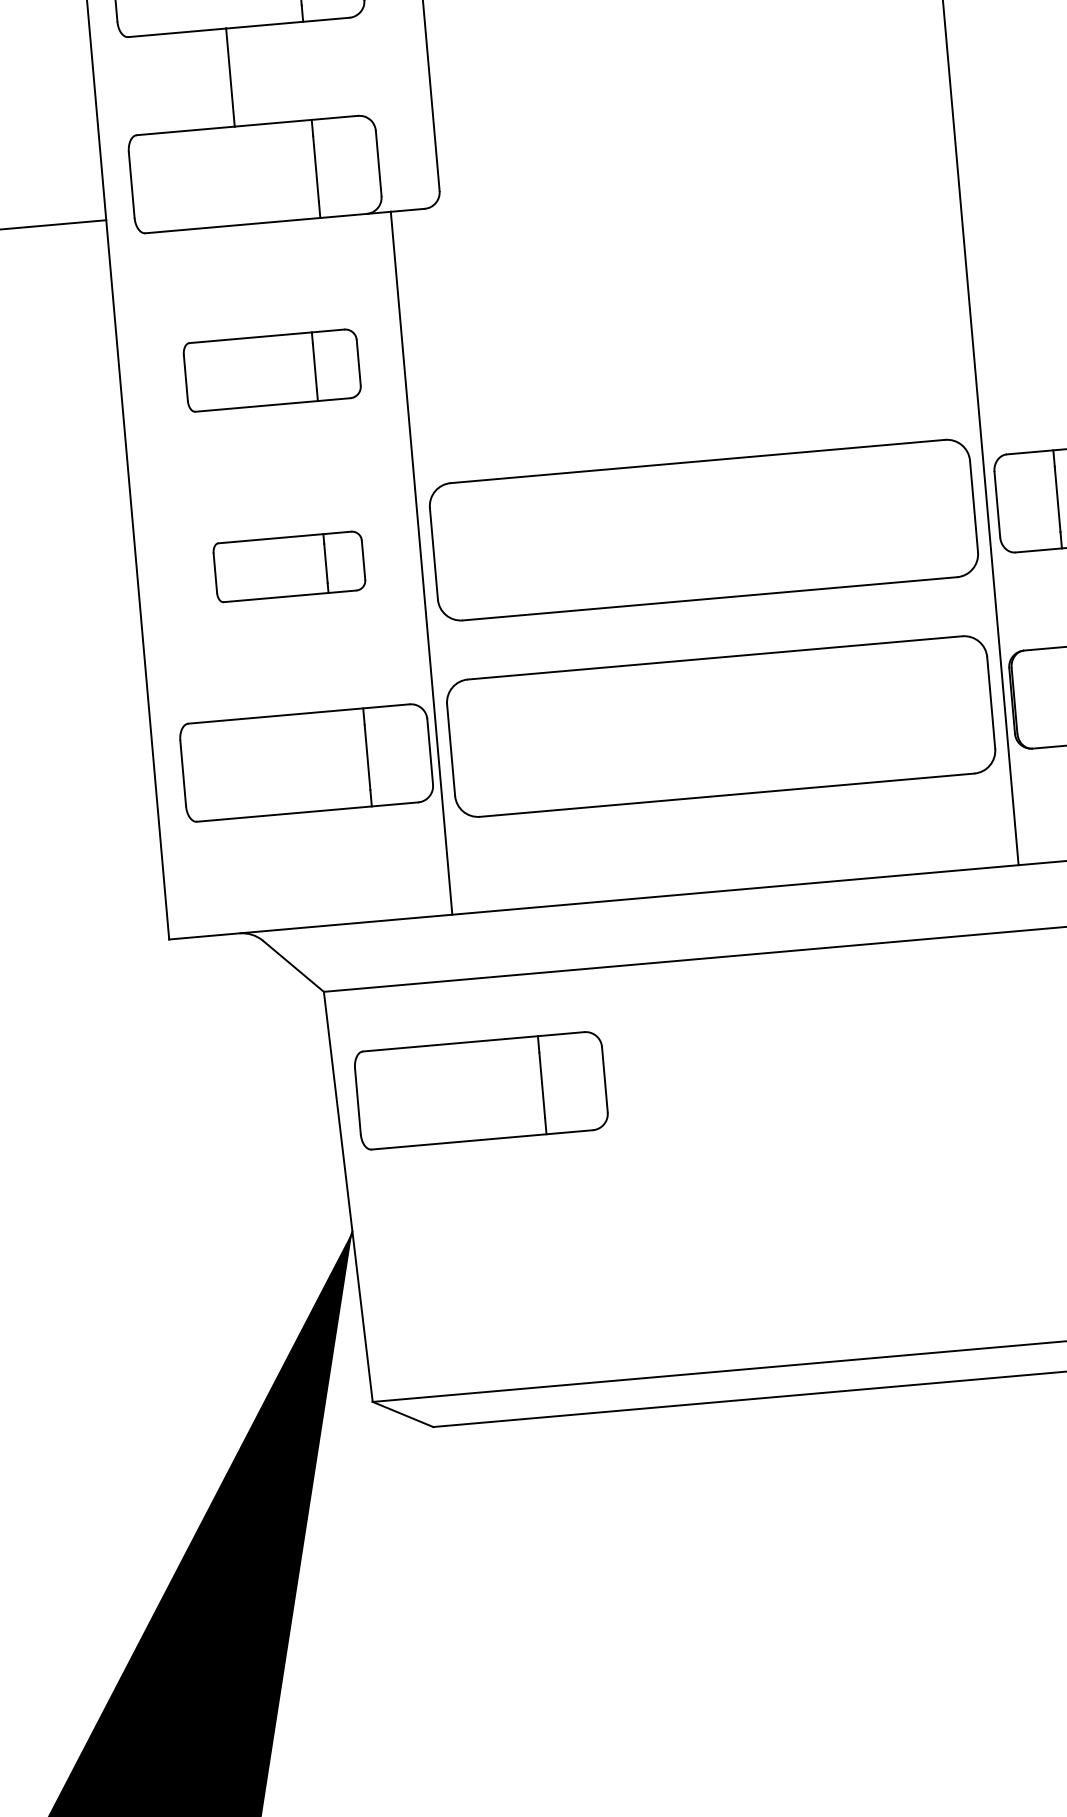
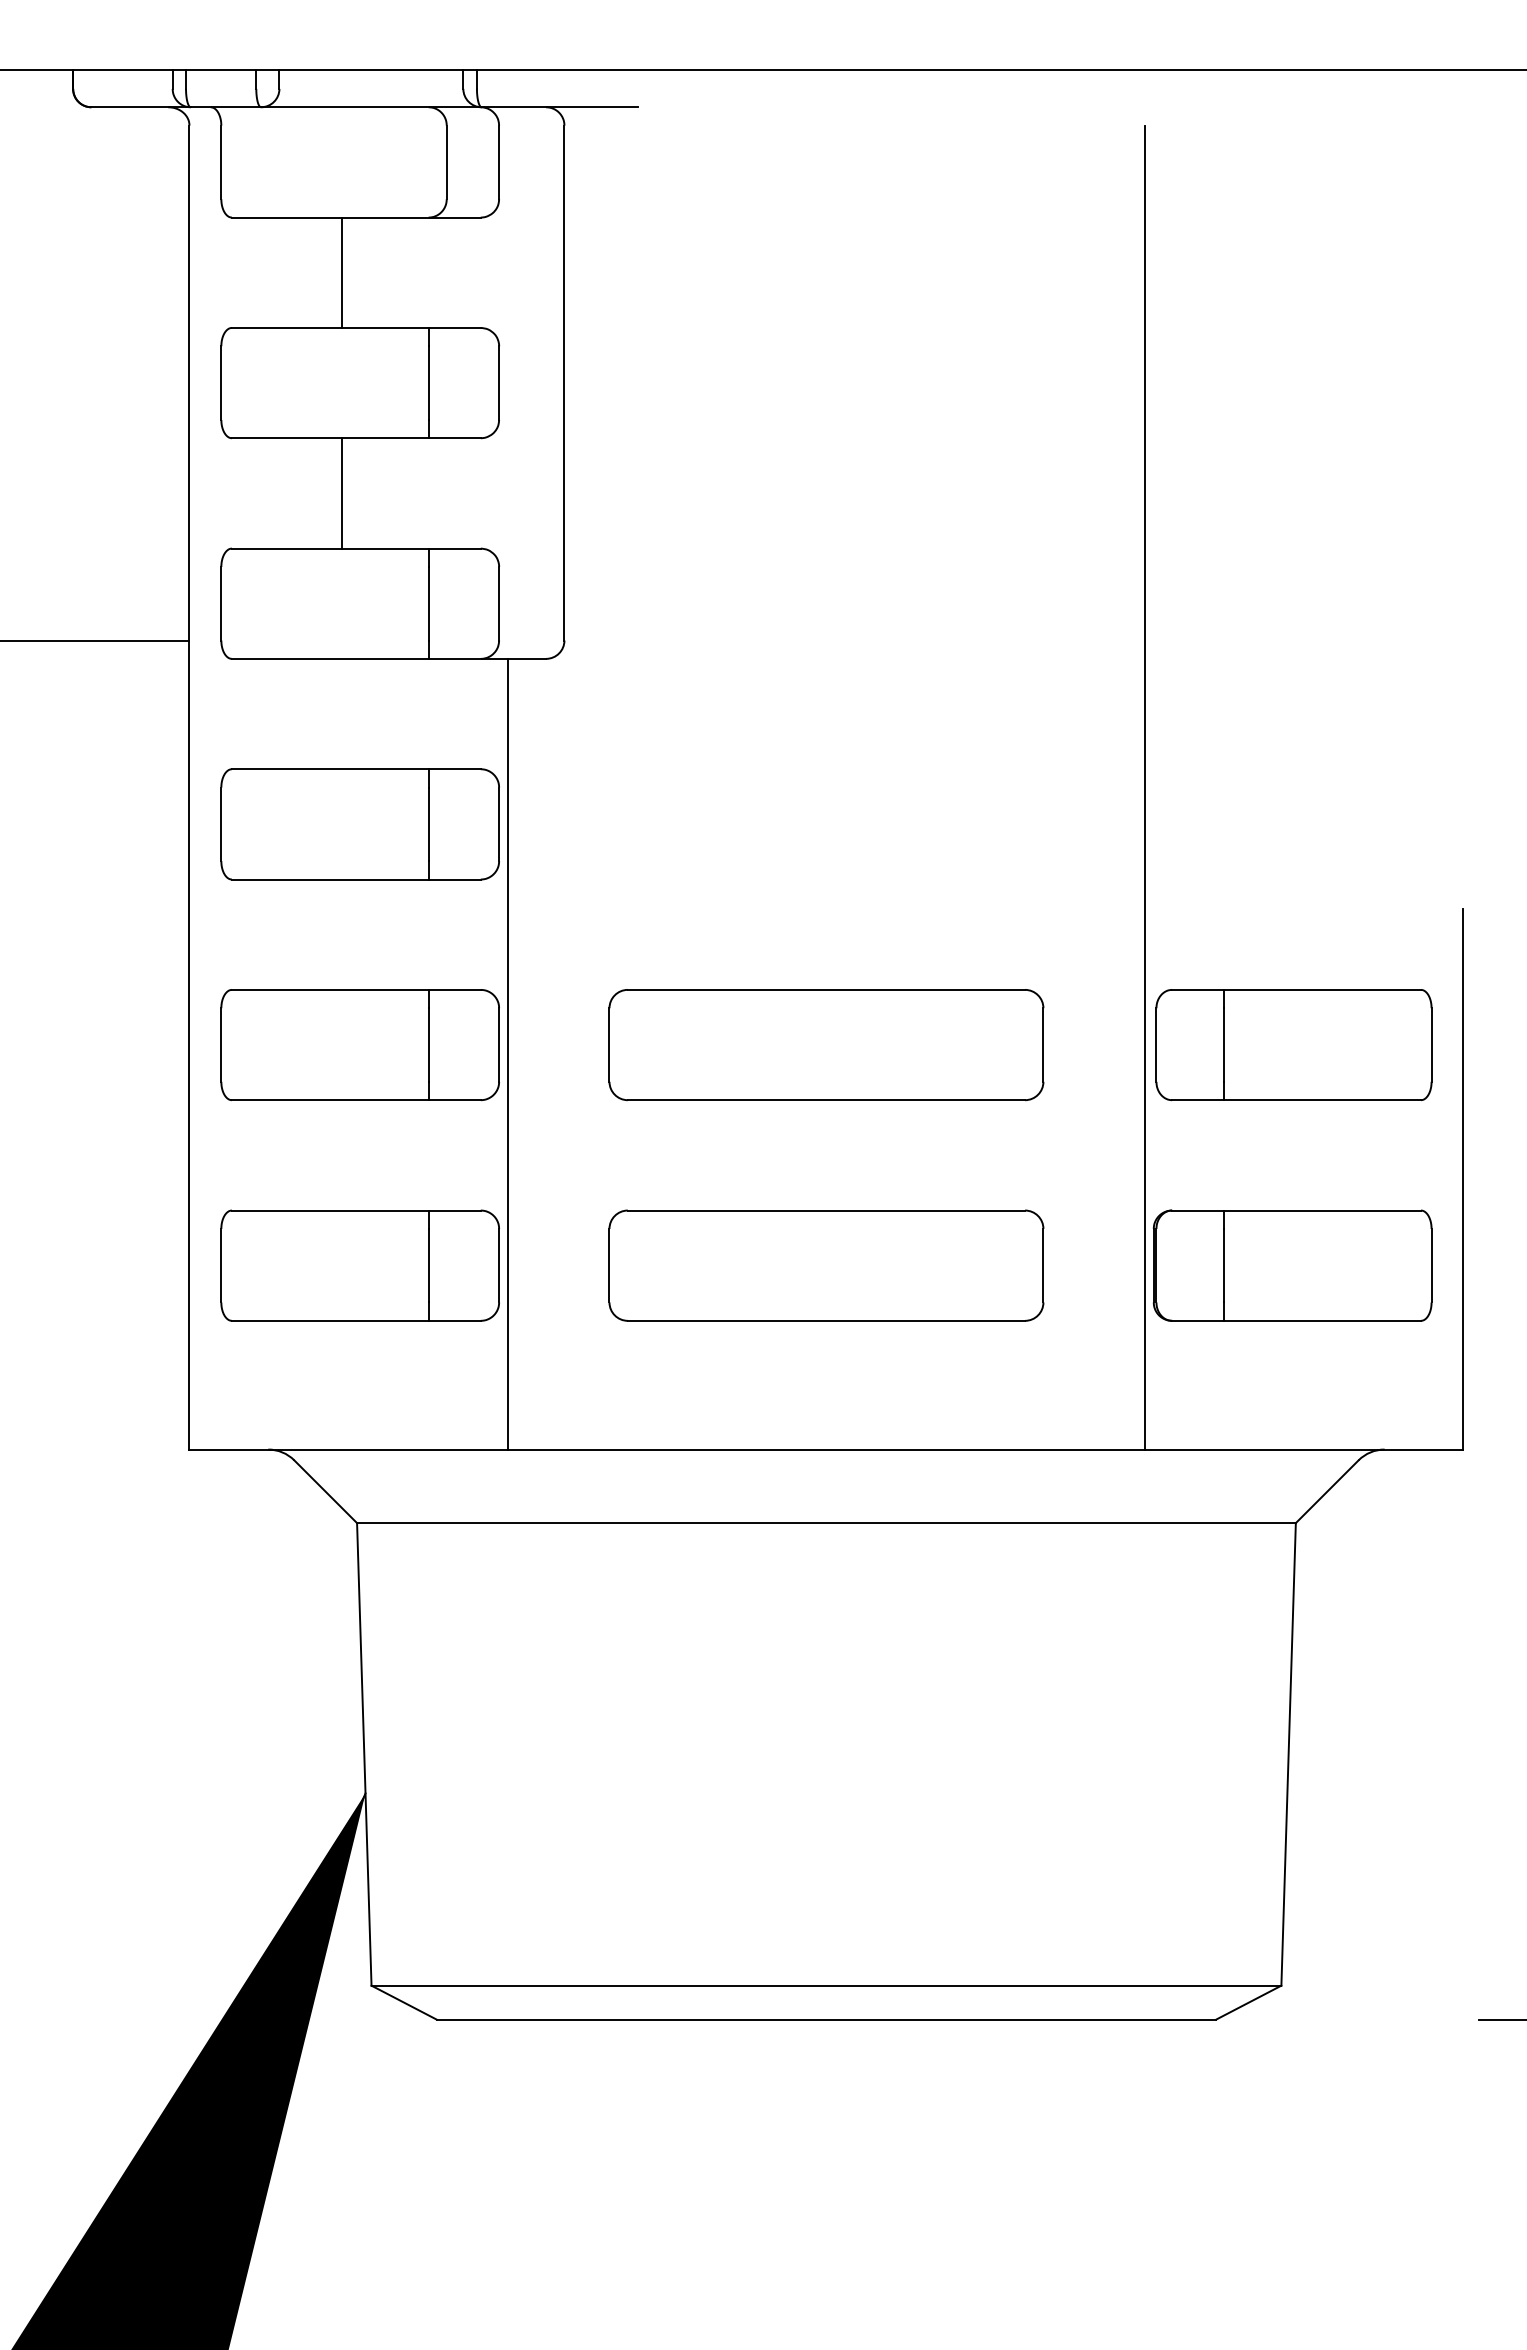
part: (271, 370) -> (359, 824), size x1.43
part: (704, 530) -> (826, 1045), size x0.71
part: (288, 567) -> (359, 1045), size x1.67
part: (721, 726) -> (826, 1265), size x0.71
part: (480, 1090) -> (522, 1648), removed

